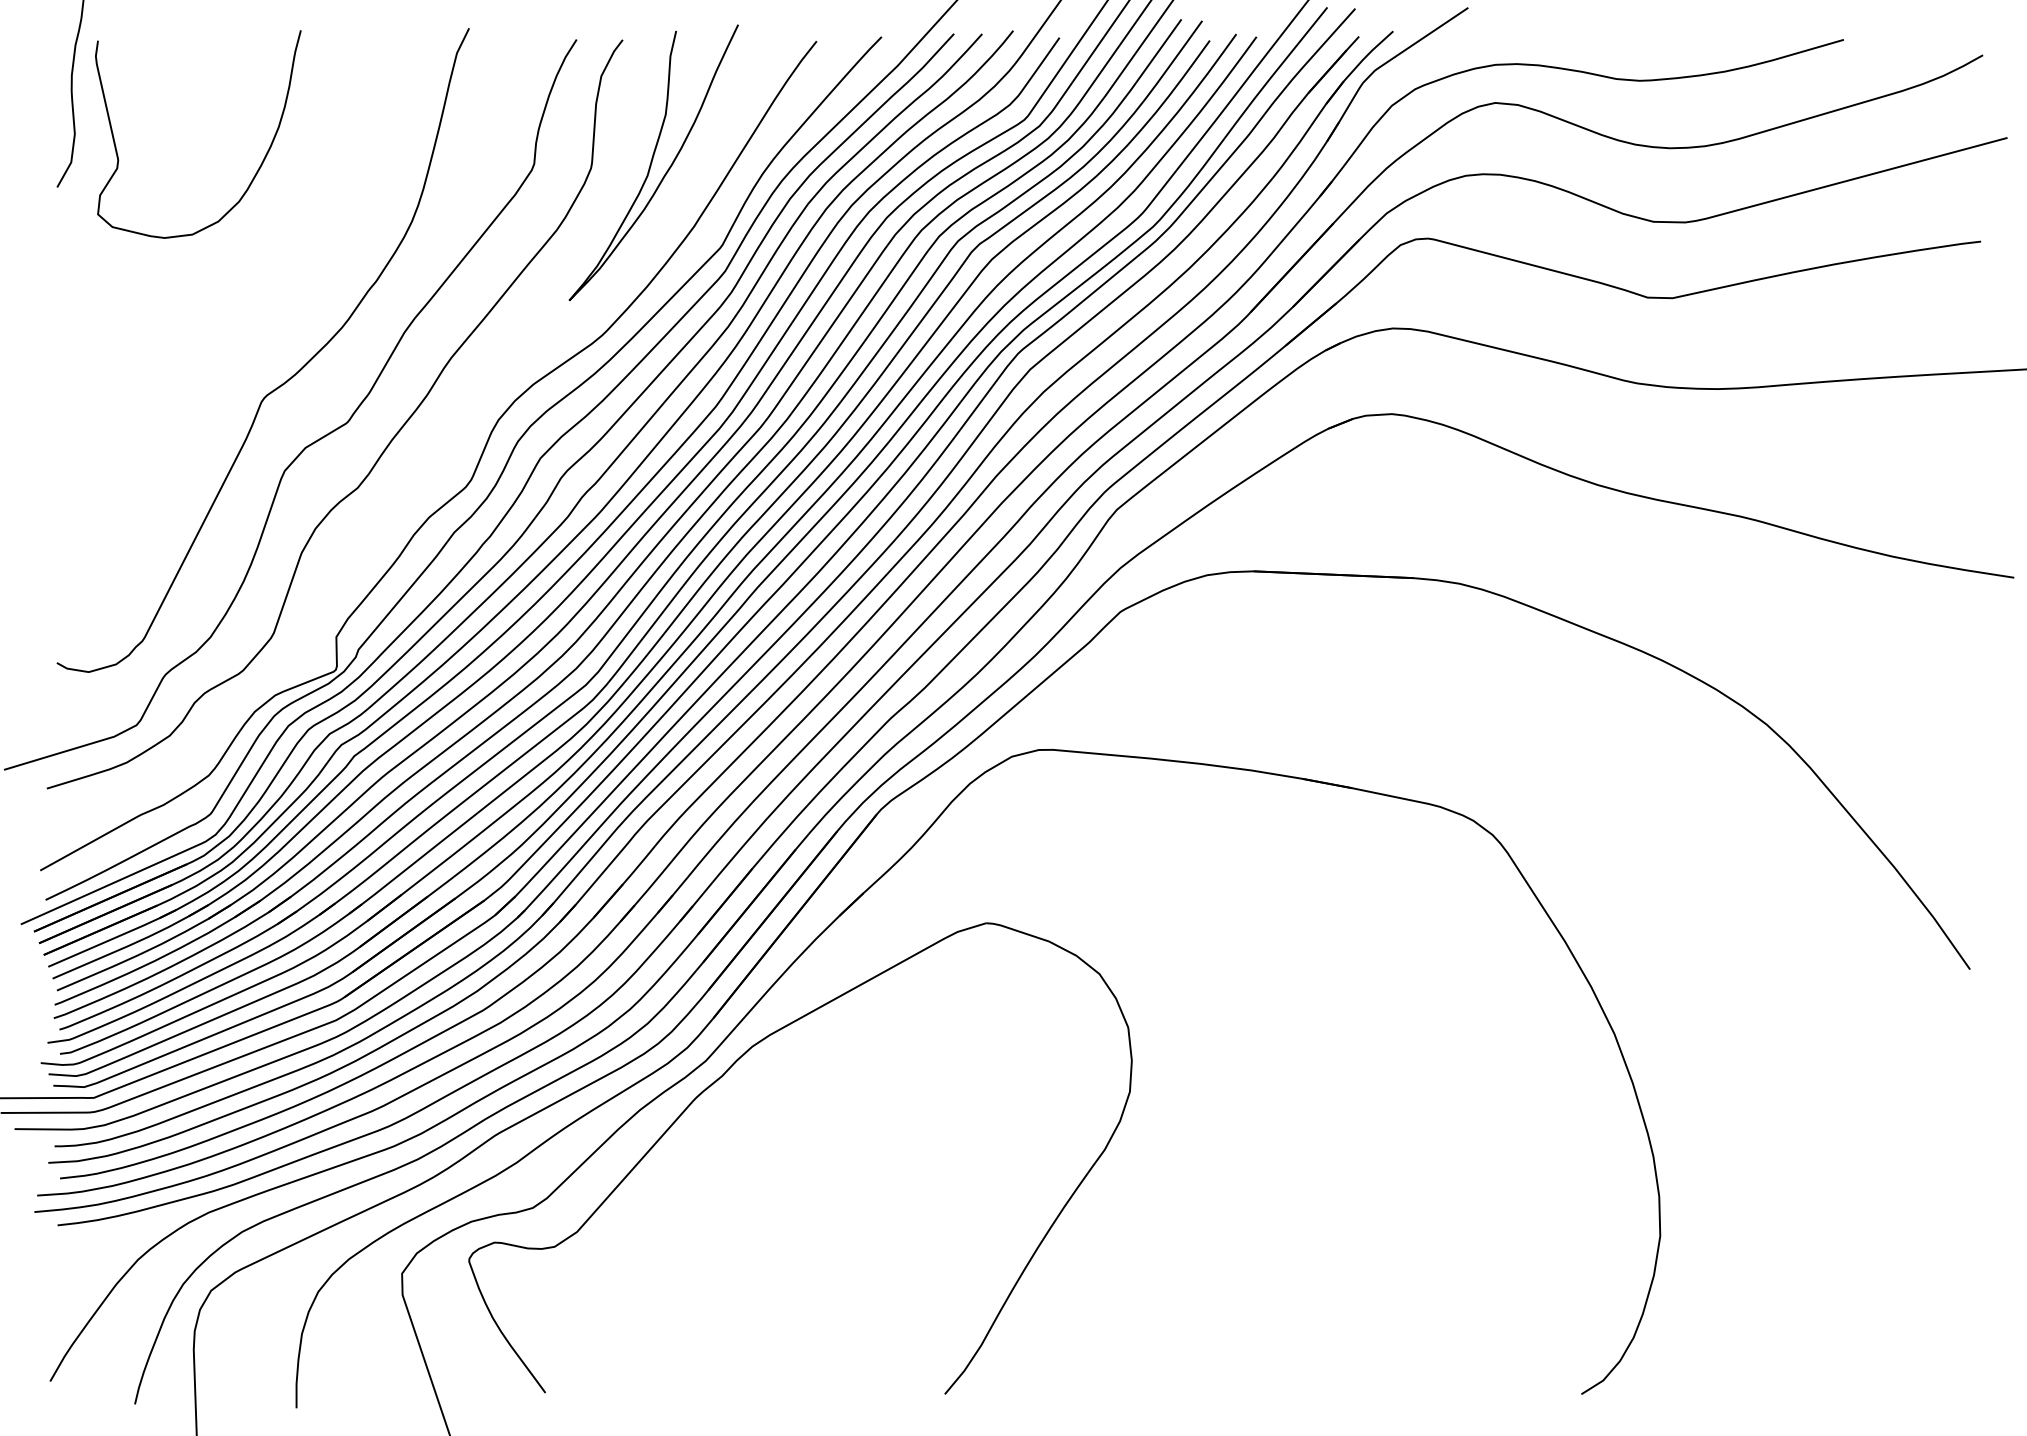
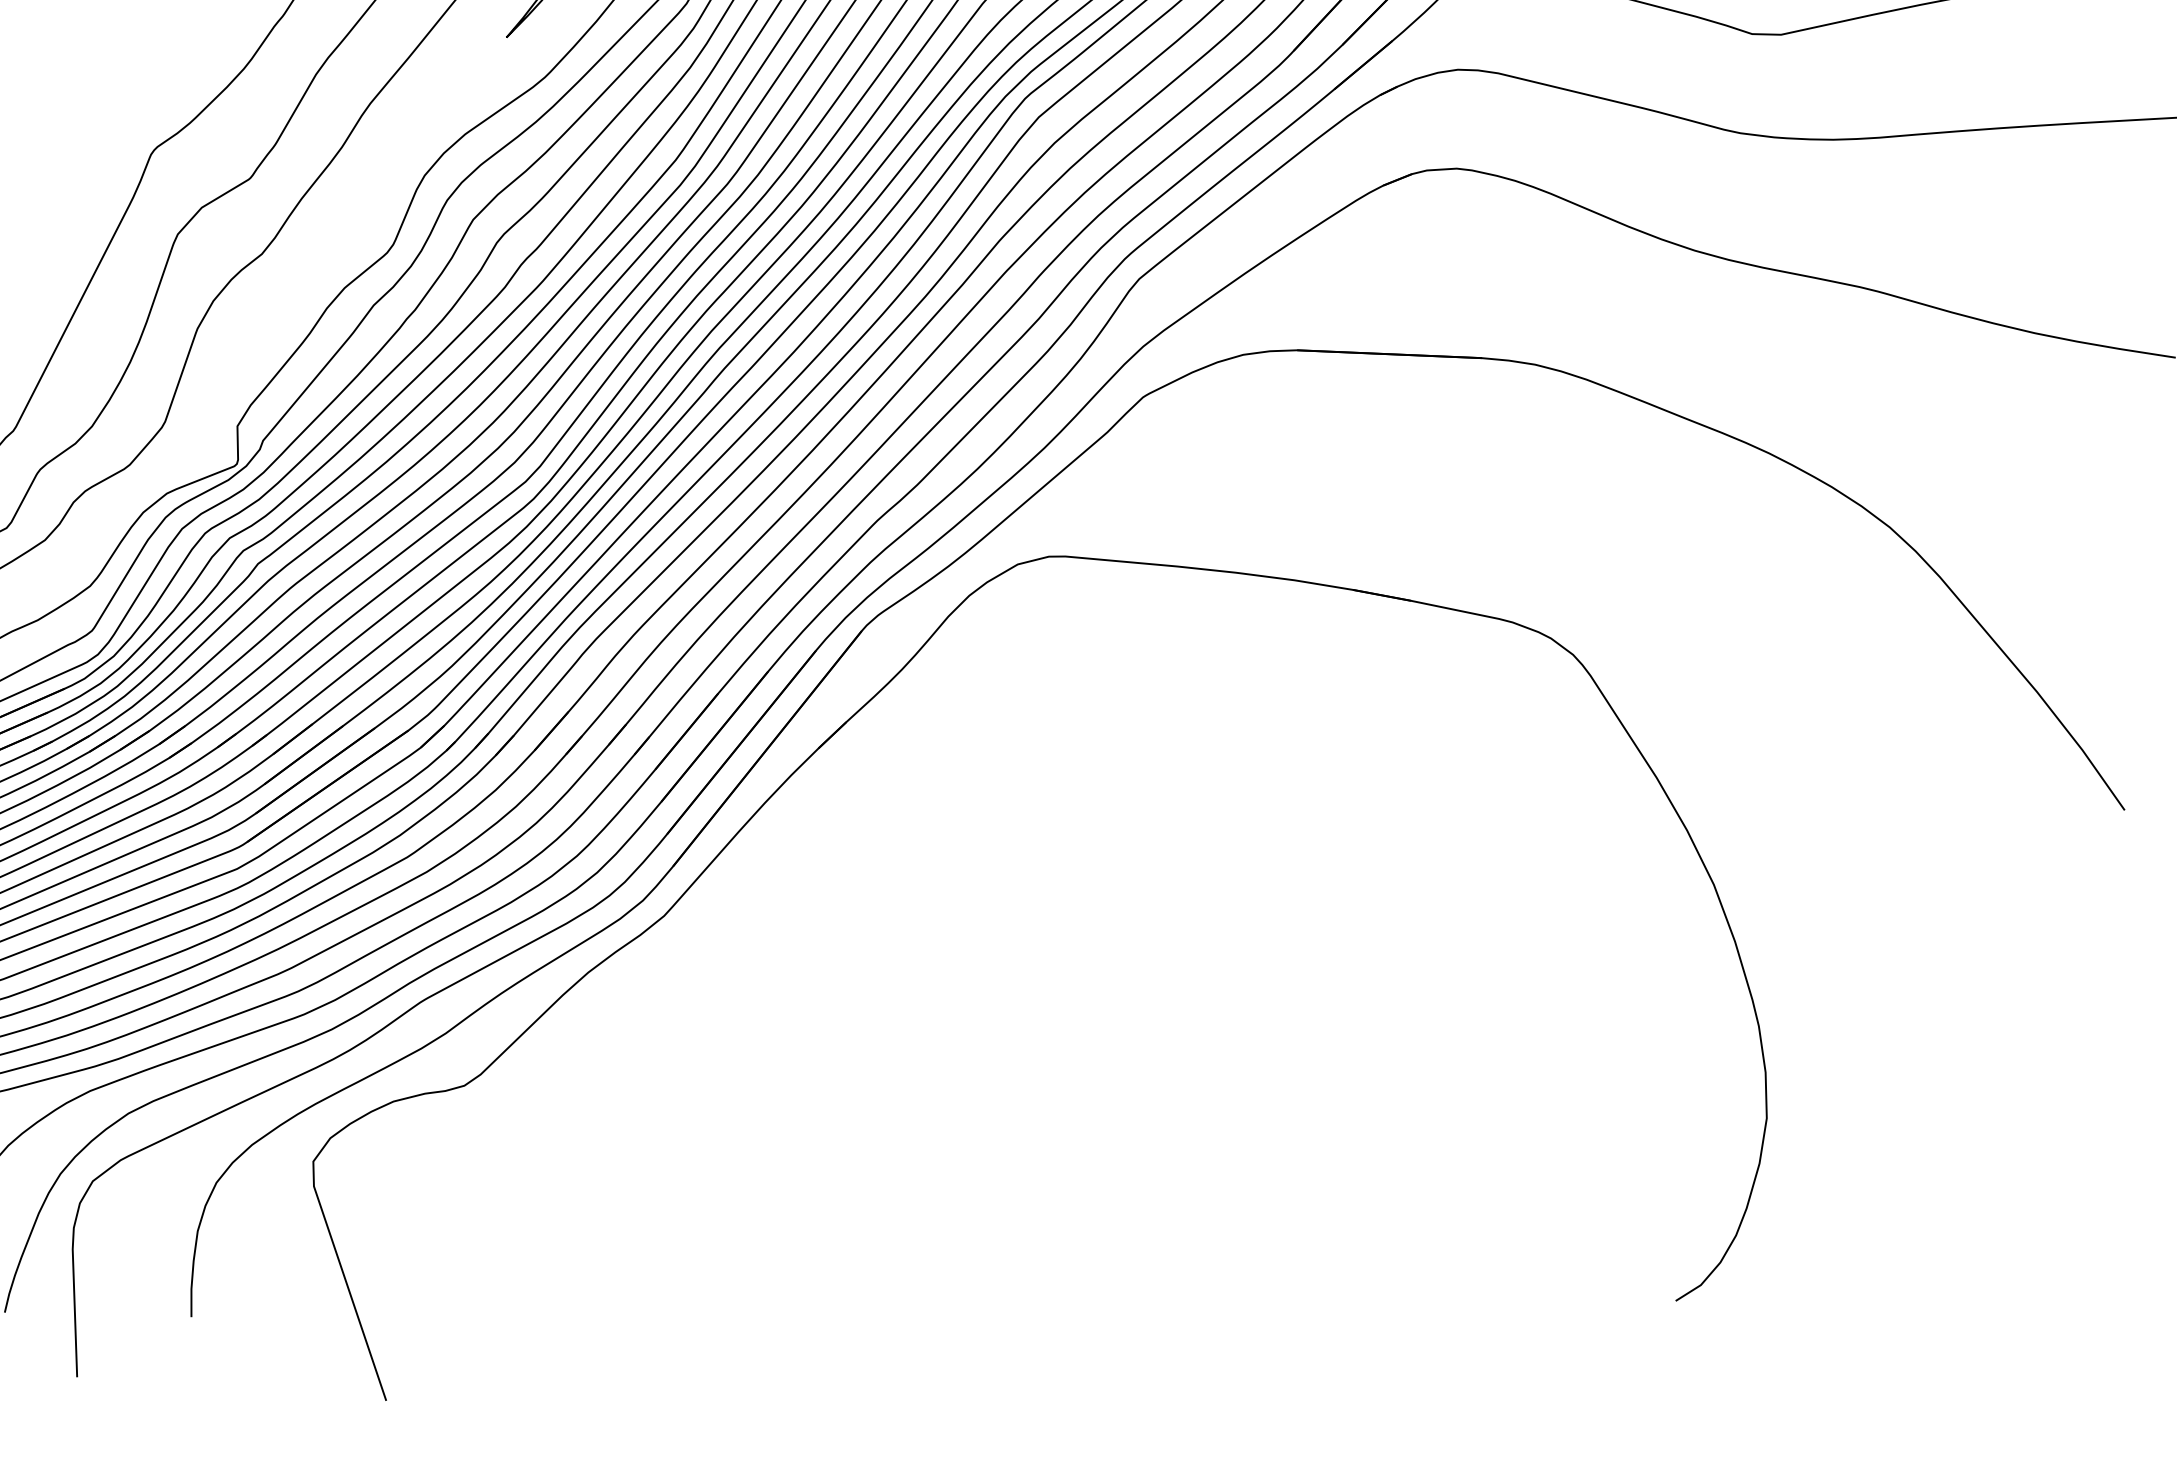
part: (722, 1077) -> (683, 935), removed

